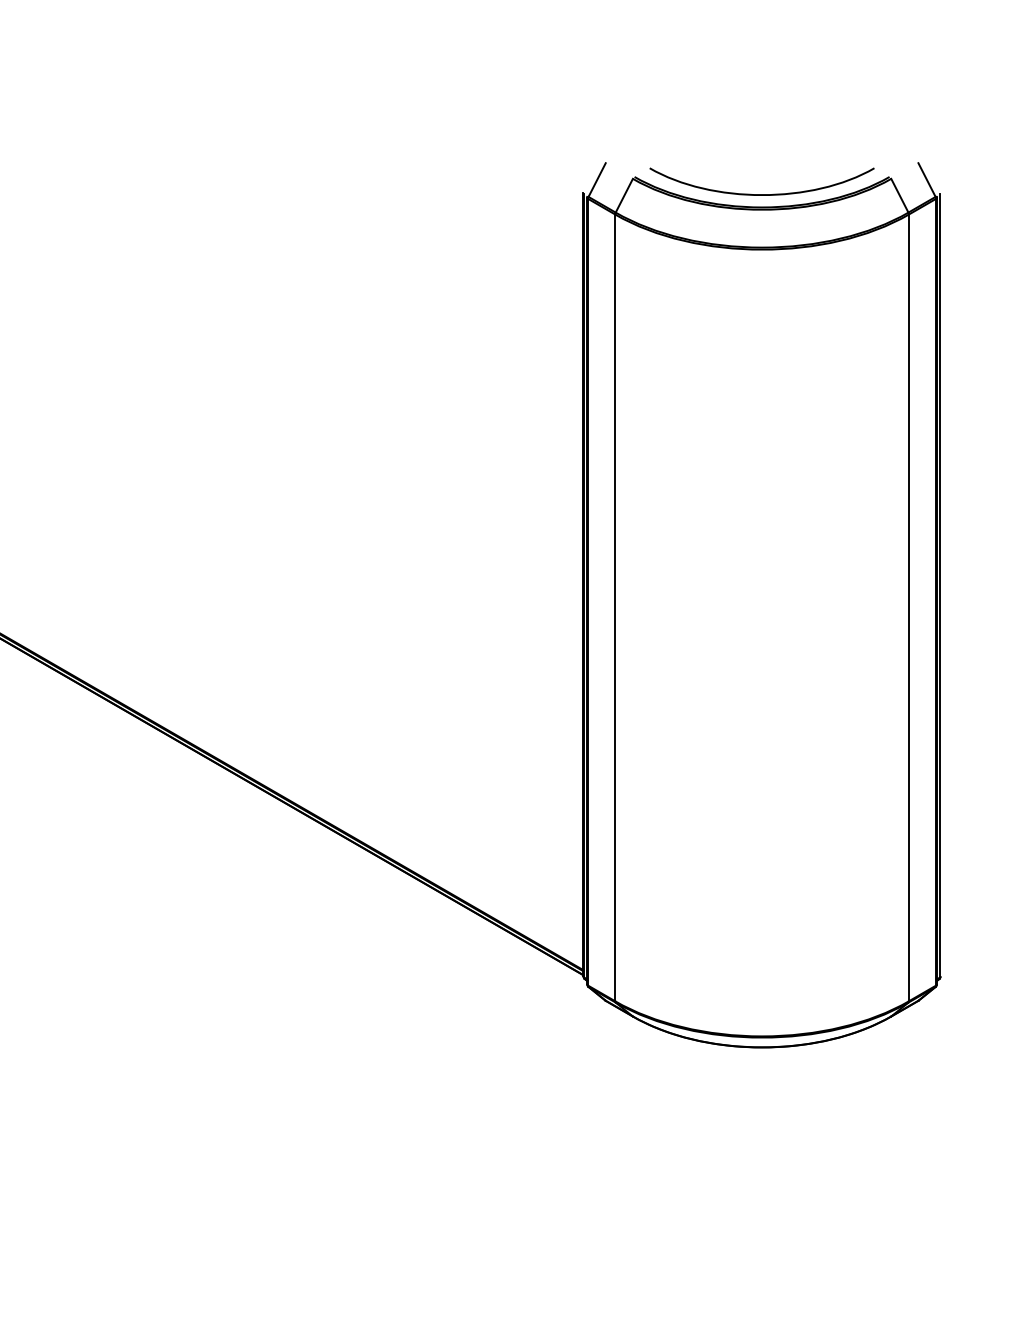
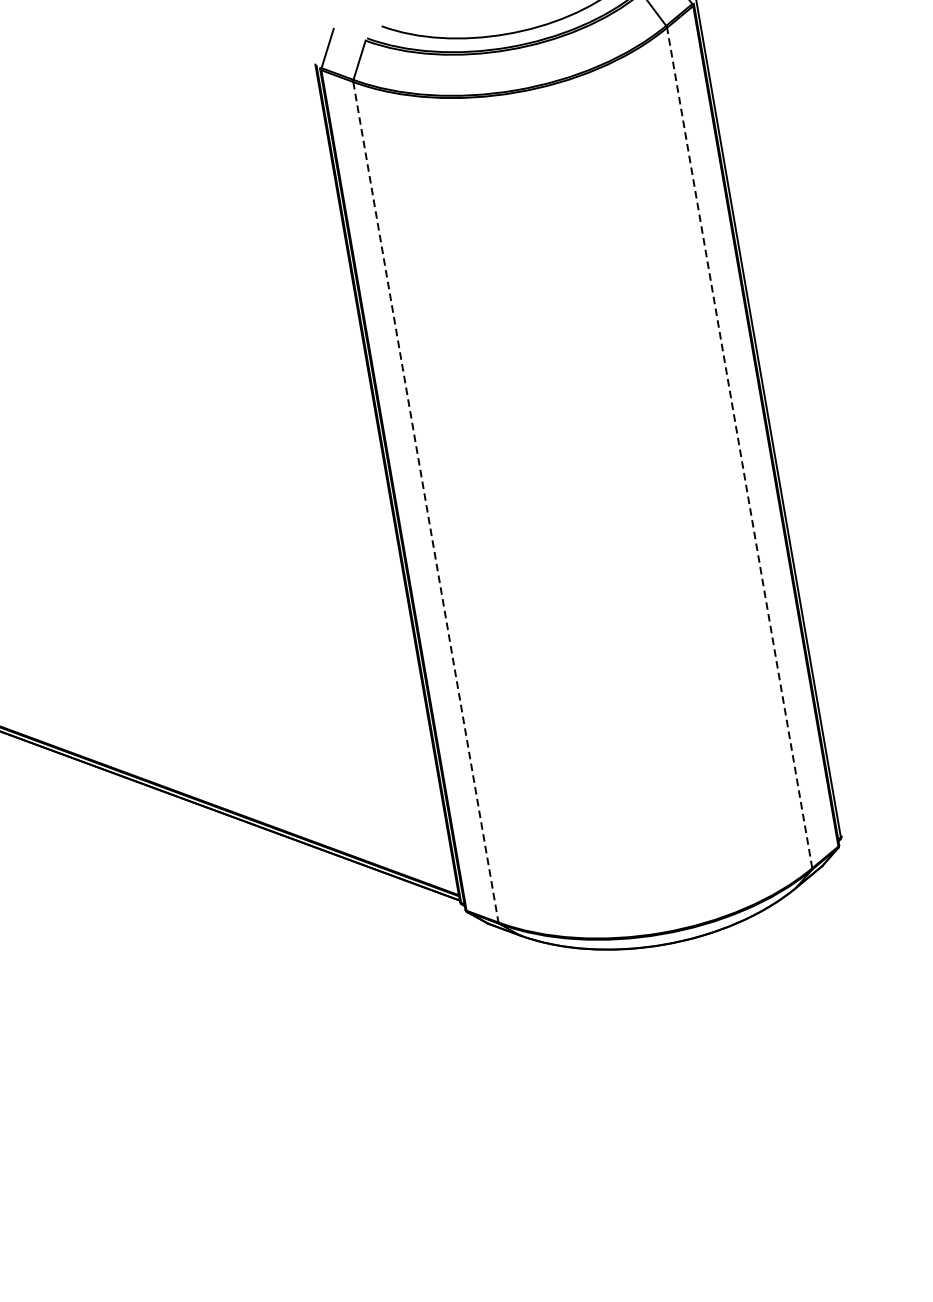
line: (908, 607) -> (739, 447), solid -> dashed
line: (615, 608) -> (426, 502), solid -> dashed

